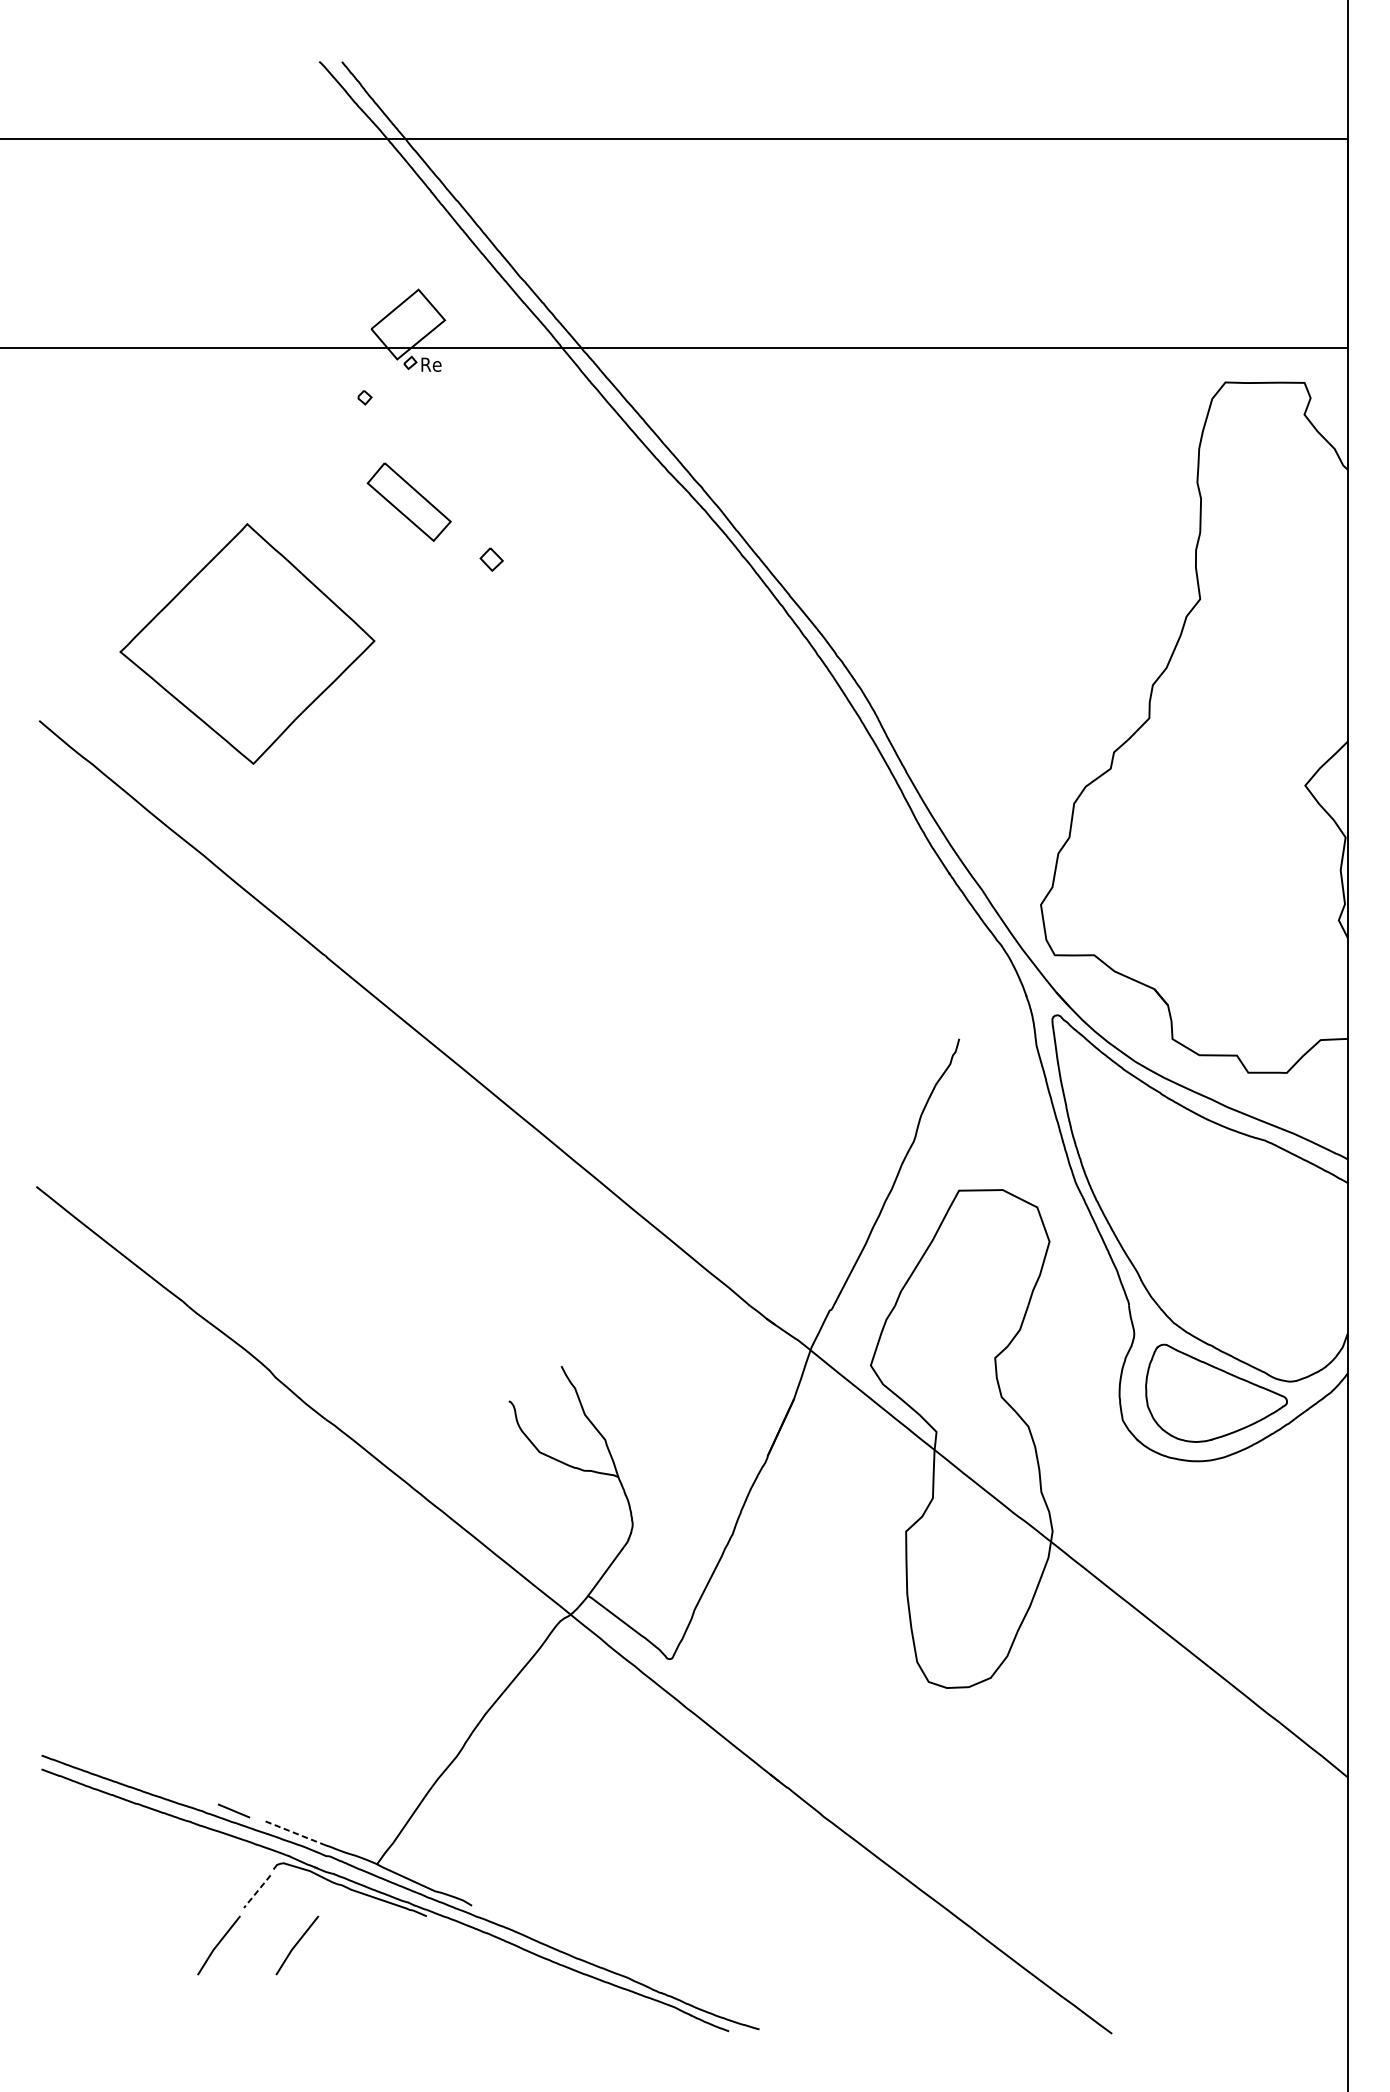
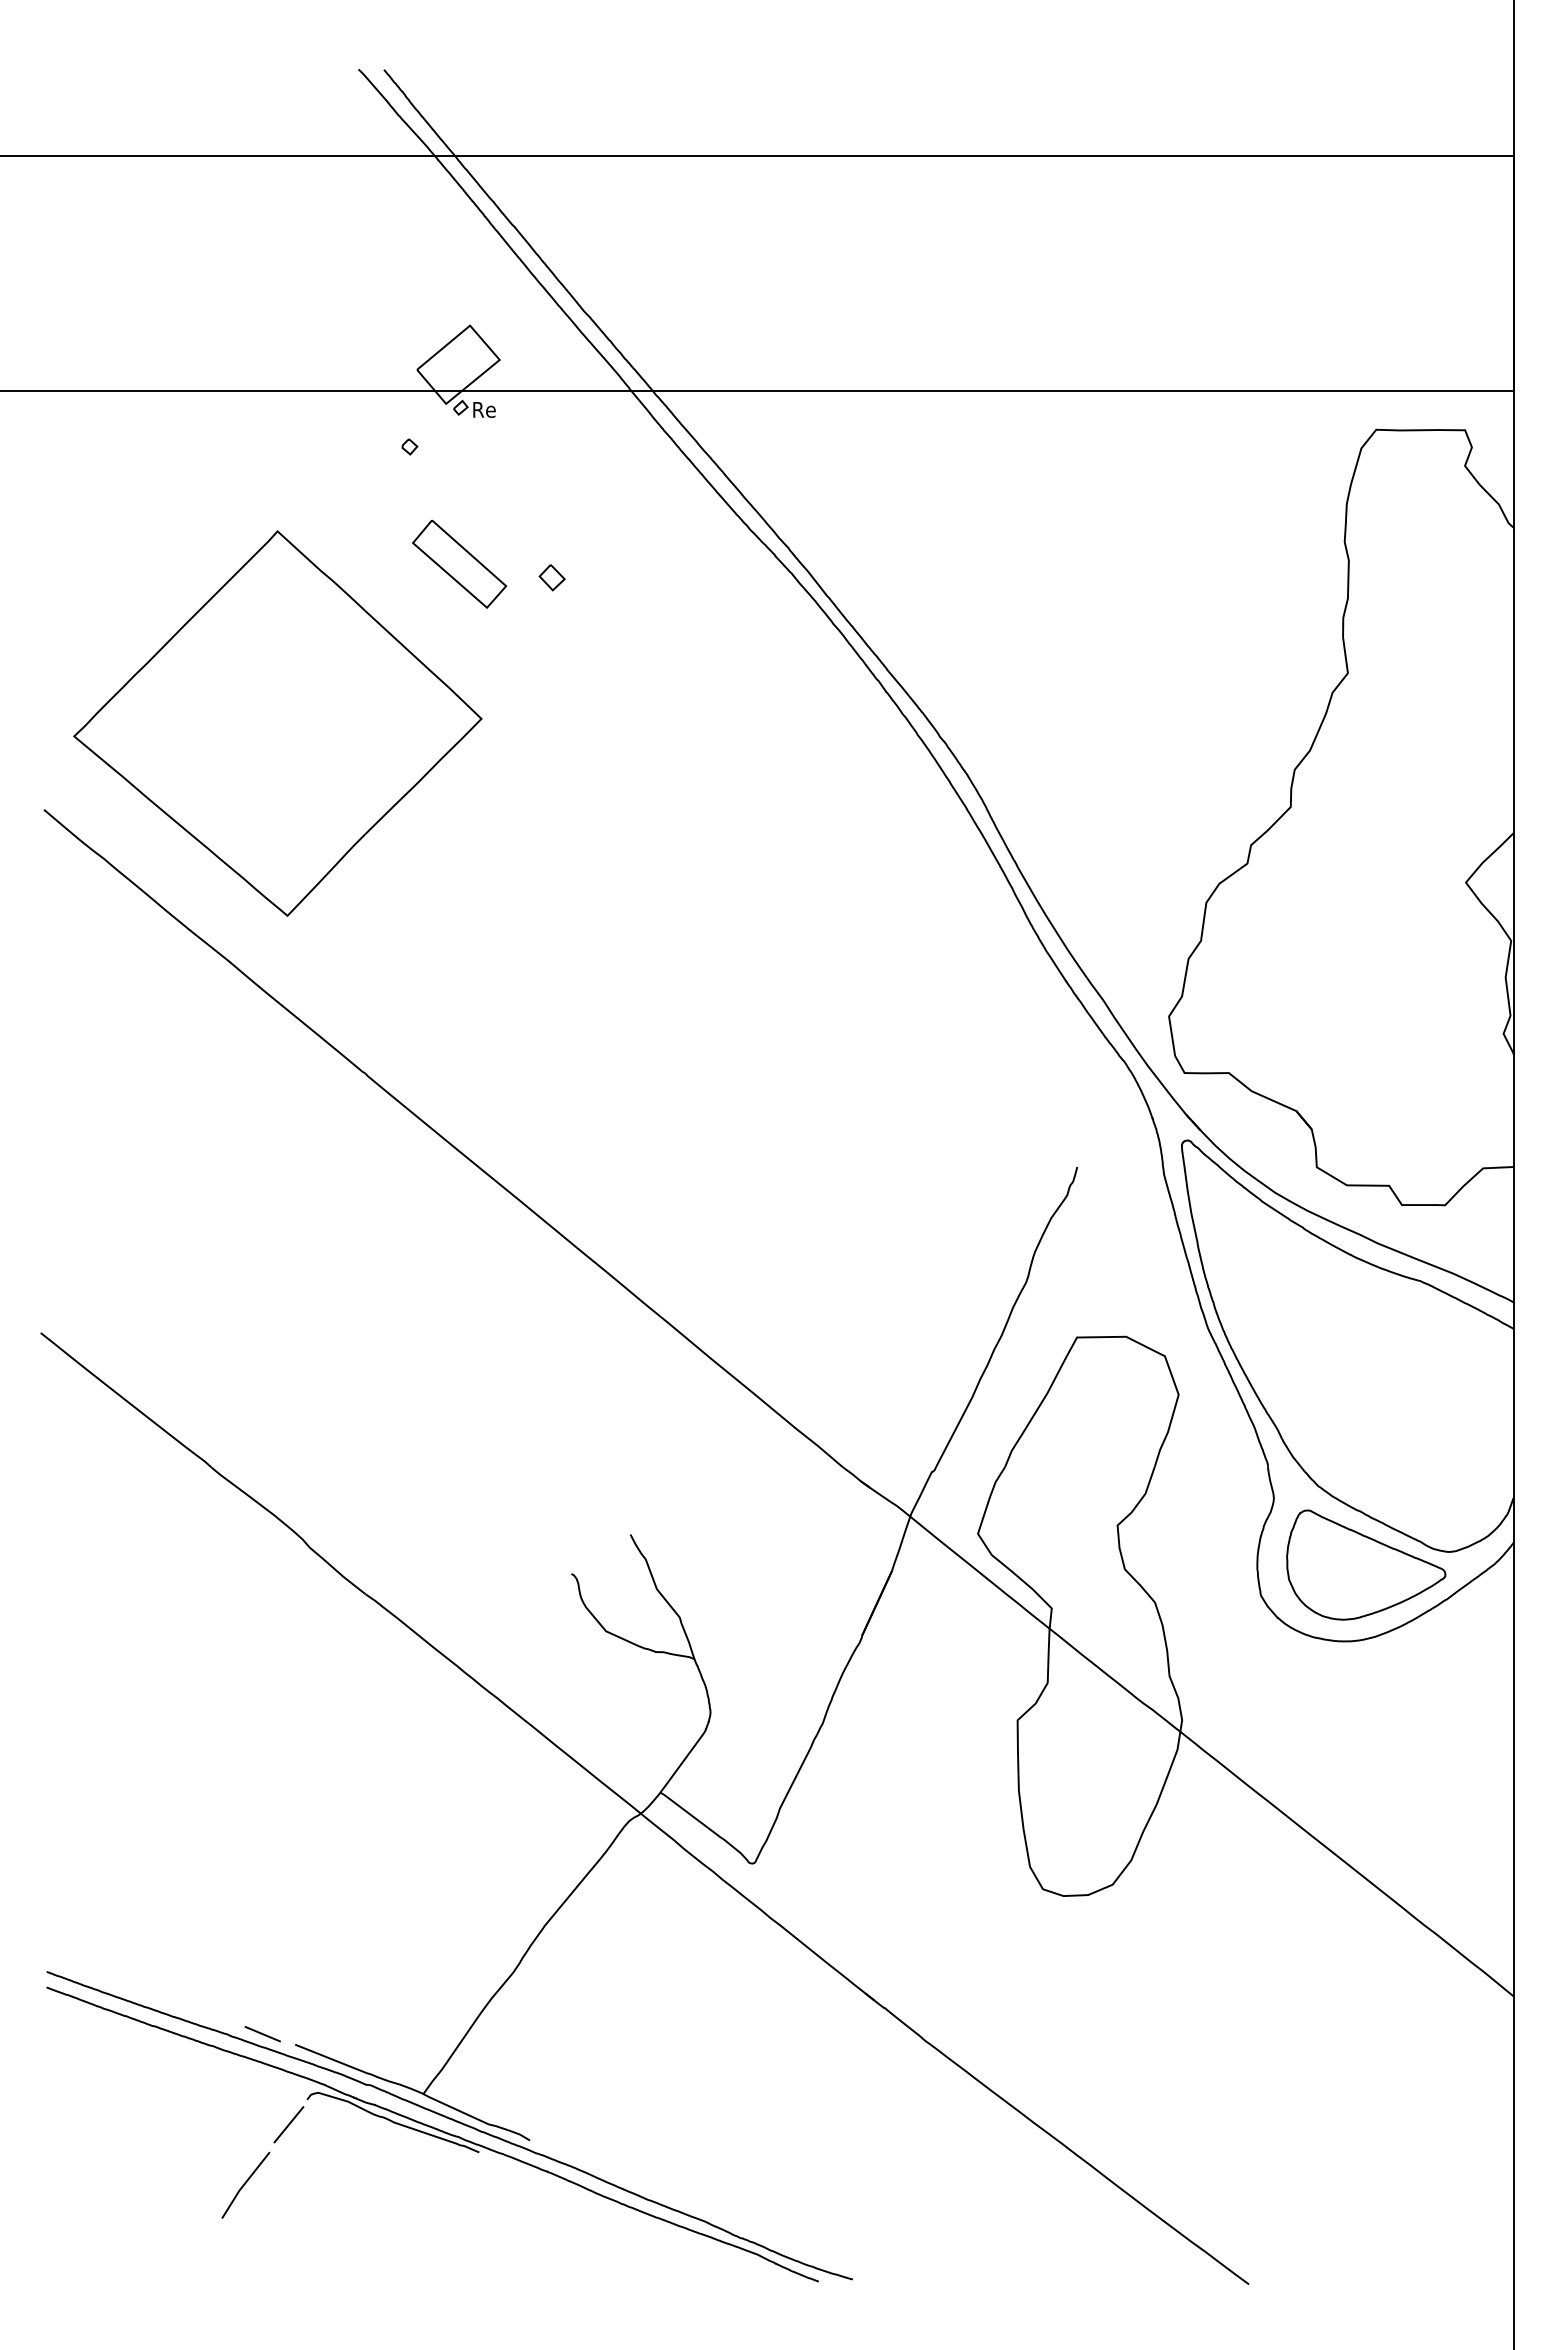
part: (491, 559) -> (551, 577), moved
part: (247, 643) -> (277, 723), size x1.43
line: (294, 1832) -> (330, 2058), dashed -> solid
line: (256, 1891) -> (288, 2124), dashed -> solid
line: (296, 1944) -> (333, 2184), removed

